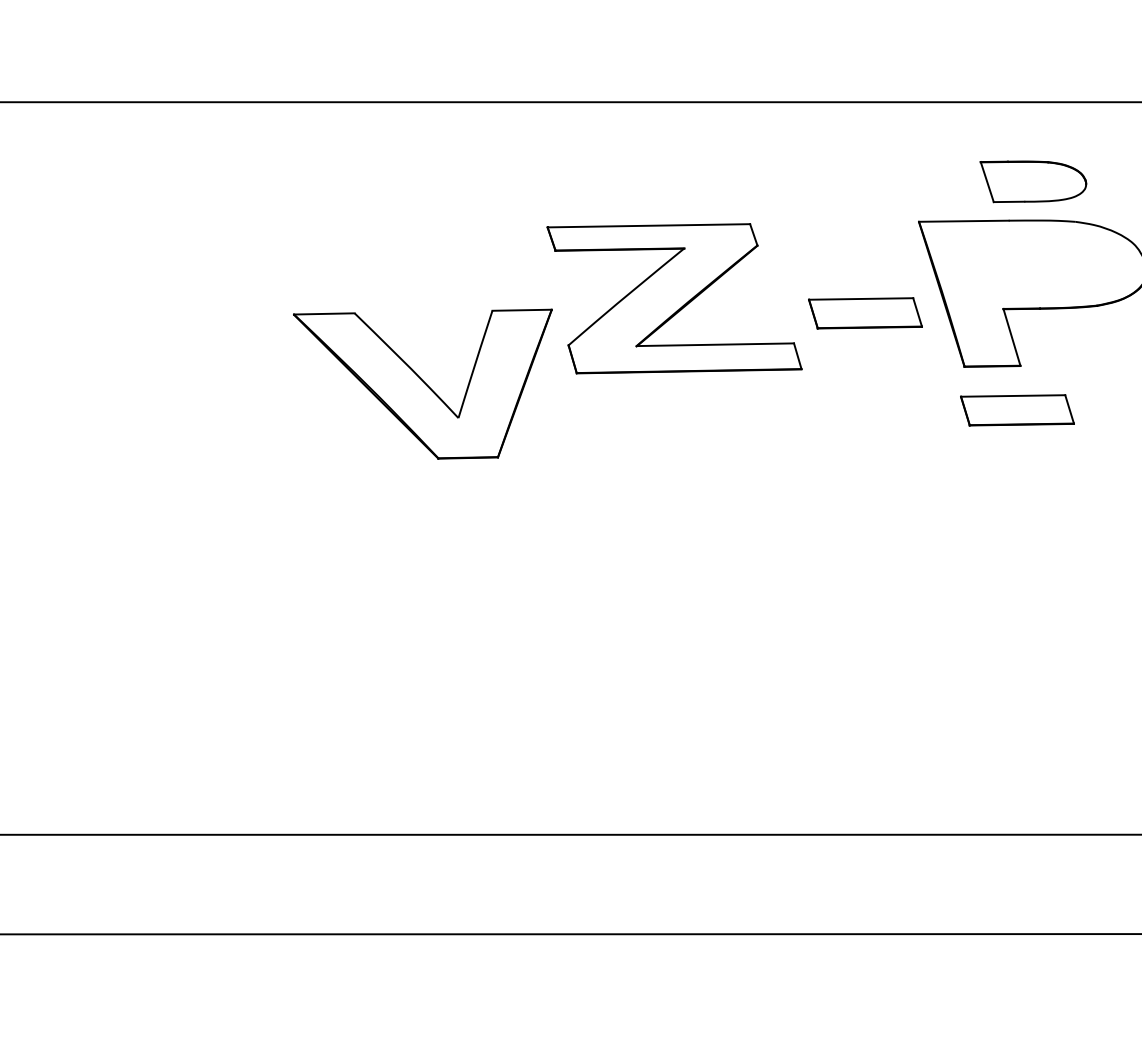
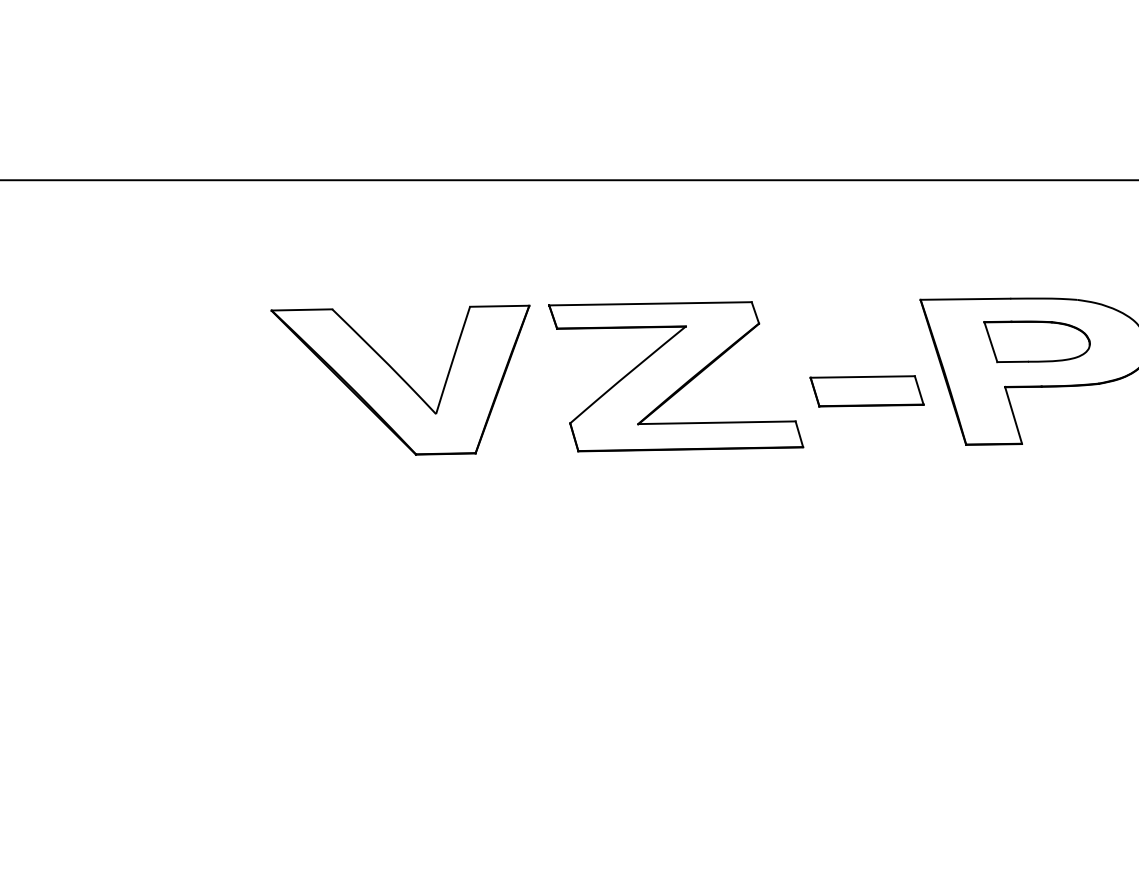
part: (1033, 181) -> (1037, 341), moved
part: (422, 383) -> (400, 379), moved
part: (1017, 410) -> (1019, 488), removed

